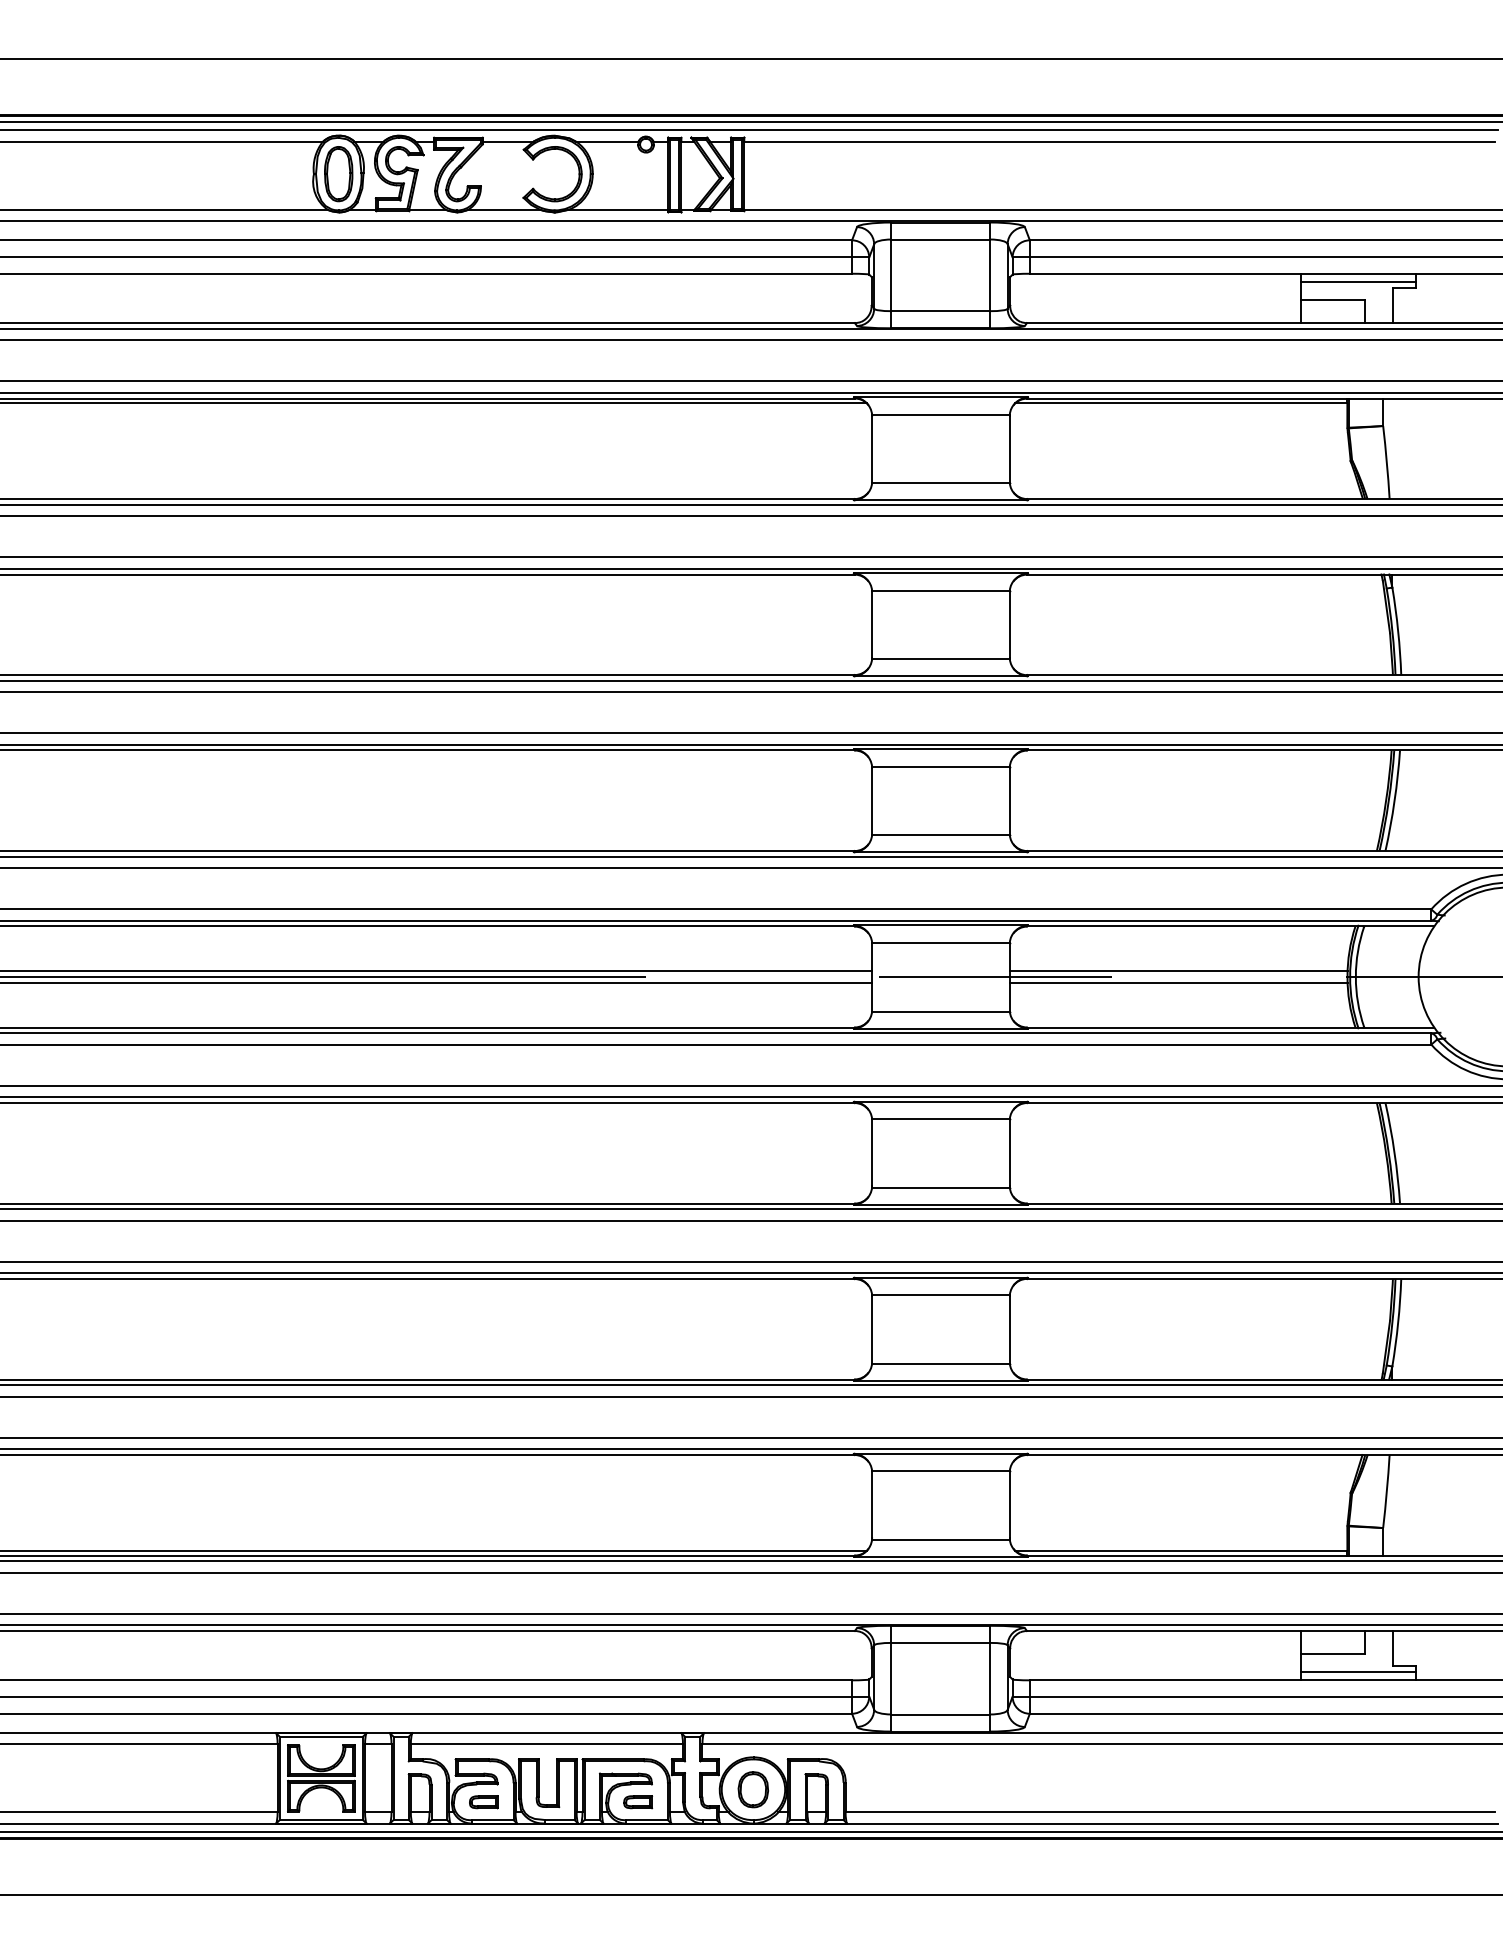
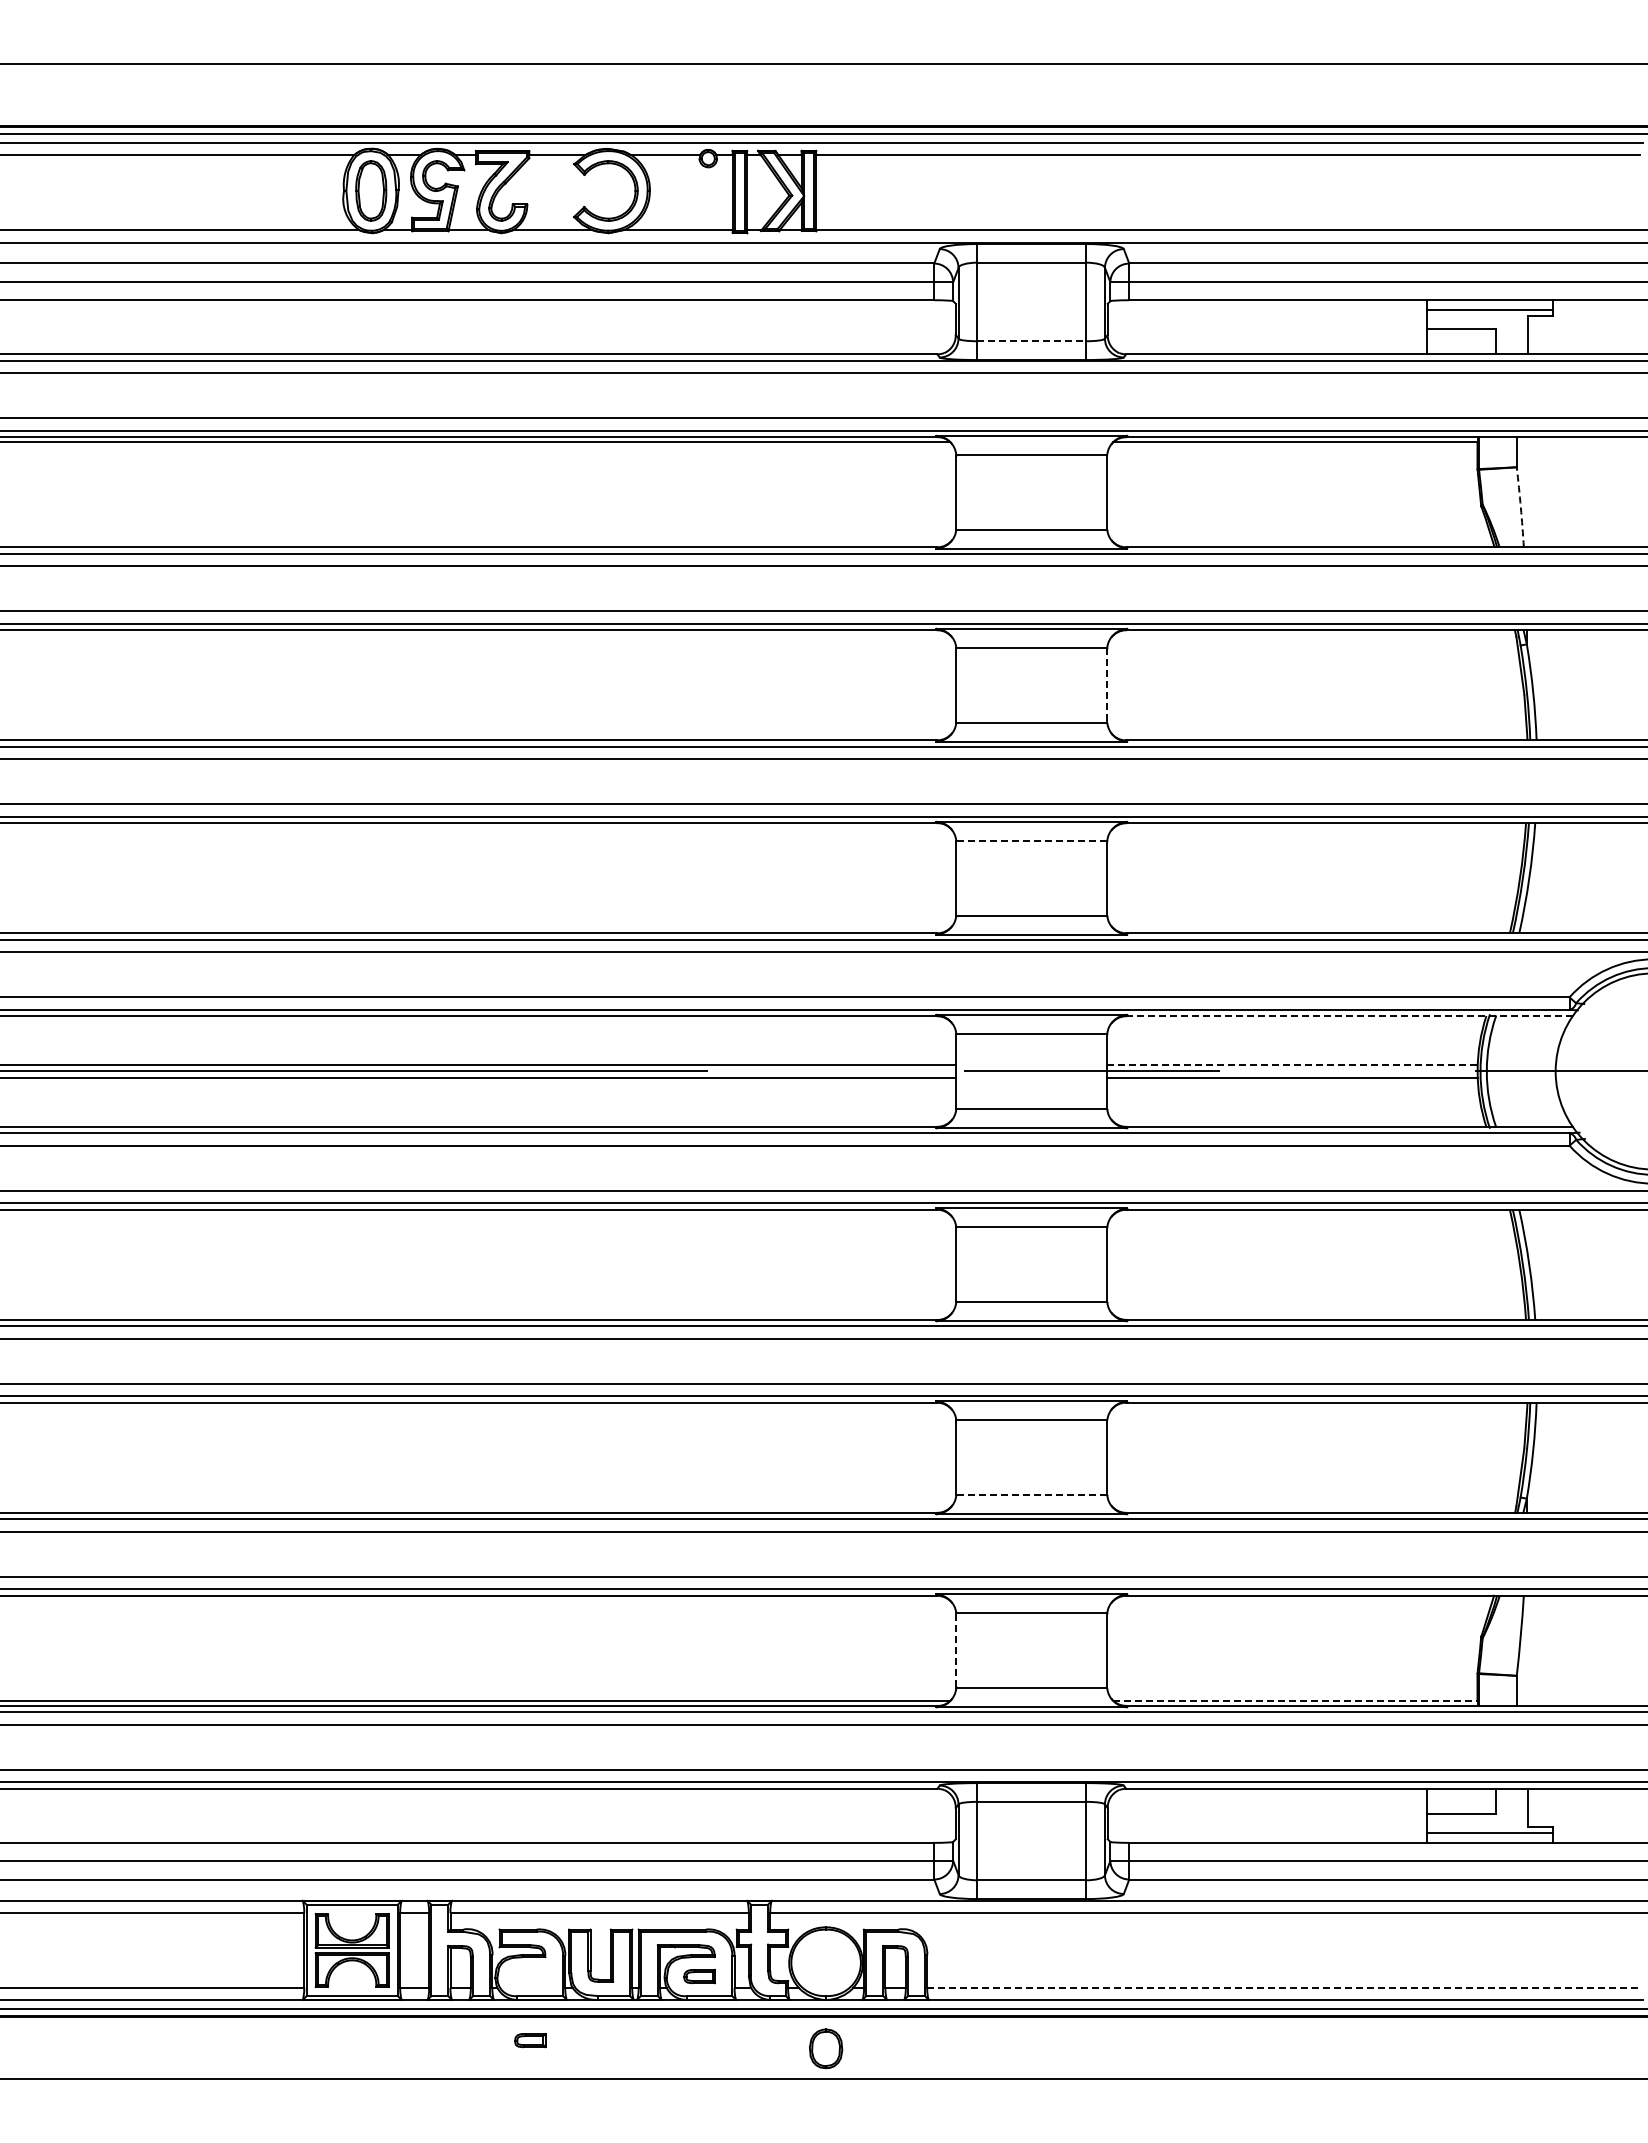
line: (941, 311) -> (1032, 341), solid -> dashed
arc: (1386, 462) -> (1520, 507), solid -> dashed
line: (1009, 624) -> (1107, 684), solid -> dashed
line: (940, 766) -> (1031, 840), solid -> dashed
line: (1230, 926) -> (1349, 1016), solid -> dashed
line: (1179, 971) -> (1293, 1065), solid -> dashed
line: (940, 1363) -> (1031, 1495), solid -> dashed
line: (872, 1504) -> (956, 1650), solid -> dashed
line: (1181, 1550) -> (1295, 1700), solid -> dashed
part: (753, 1789) -> (826, 2048), moved
part: (483, 1802) -> (530, 2040), moved
line: (1170, 1812) -> (1283, 1987), solid -> dashed

